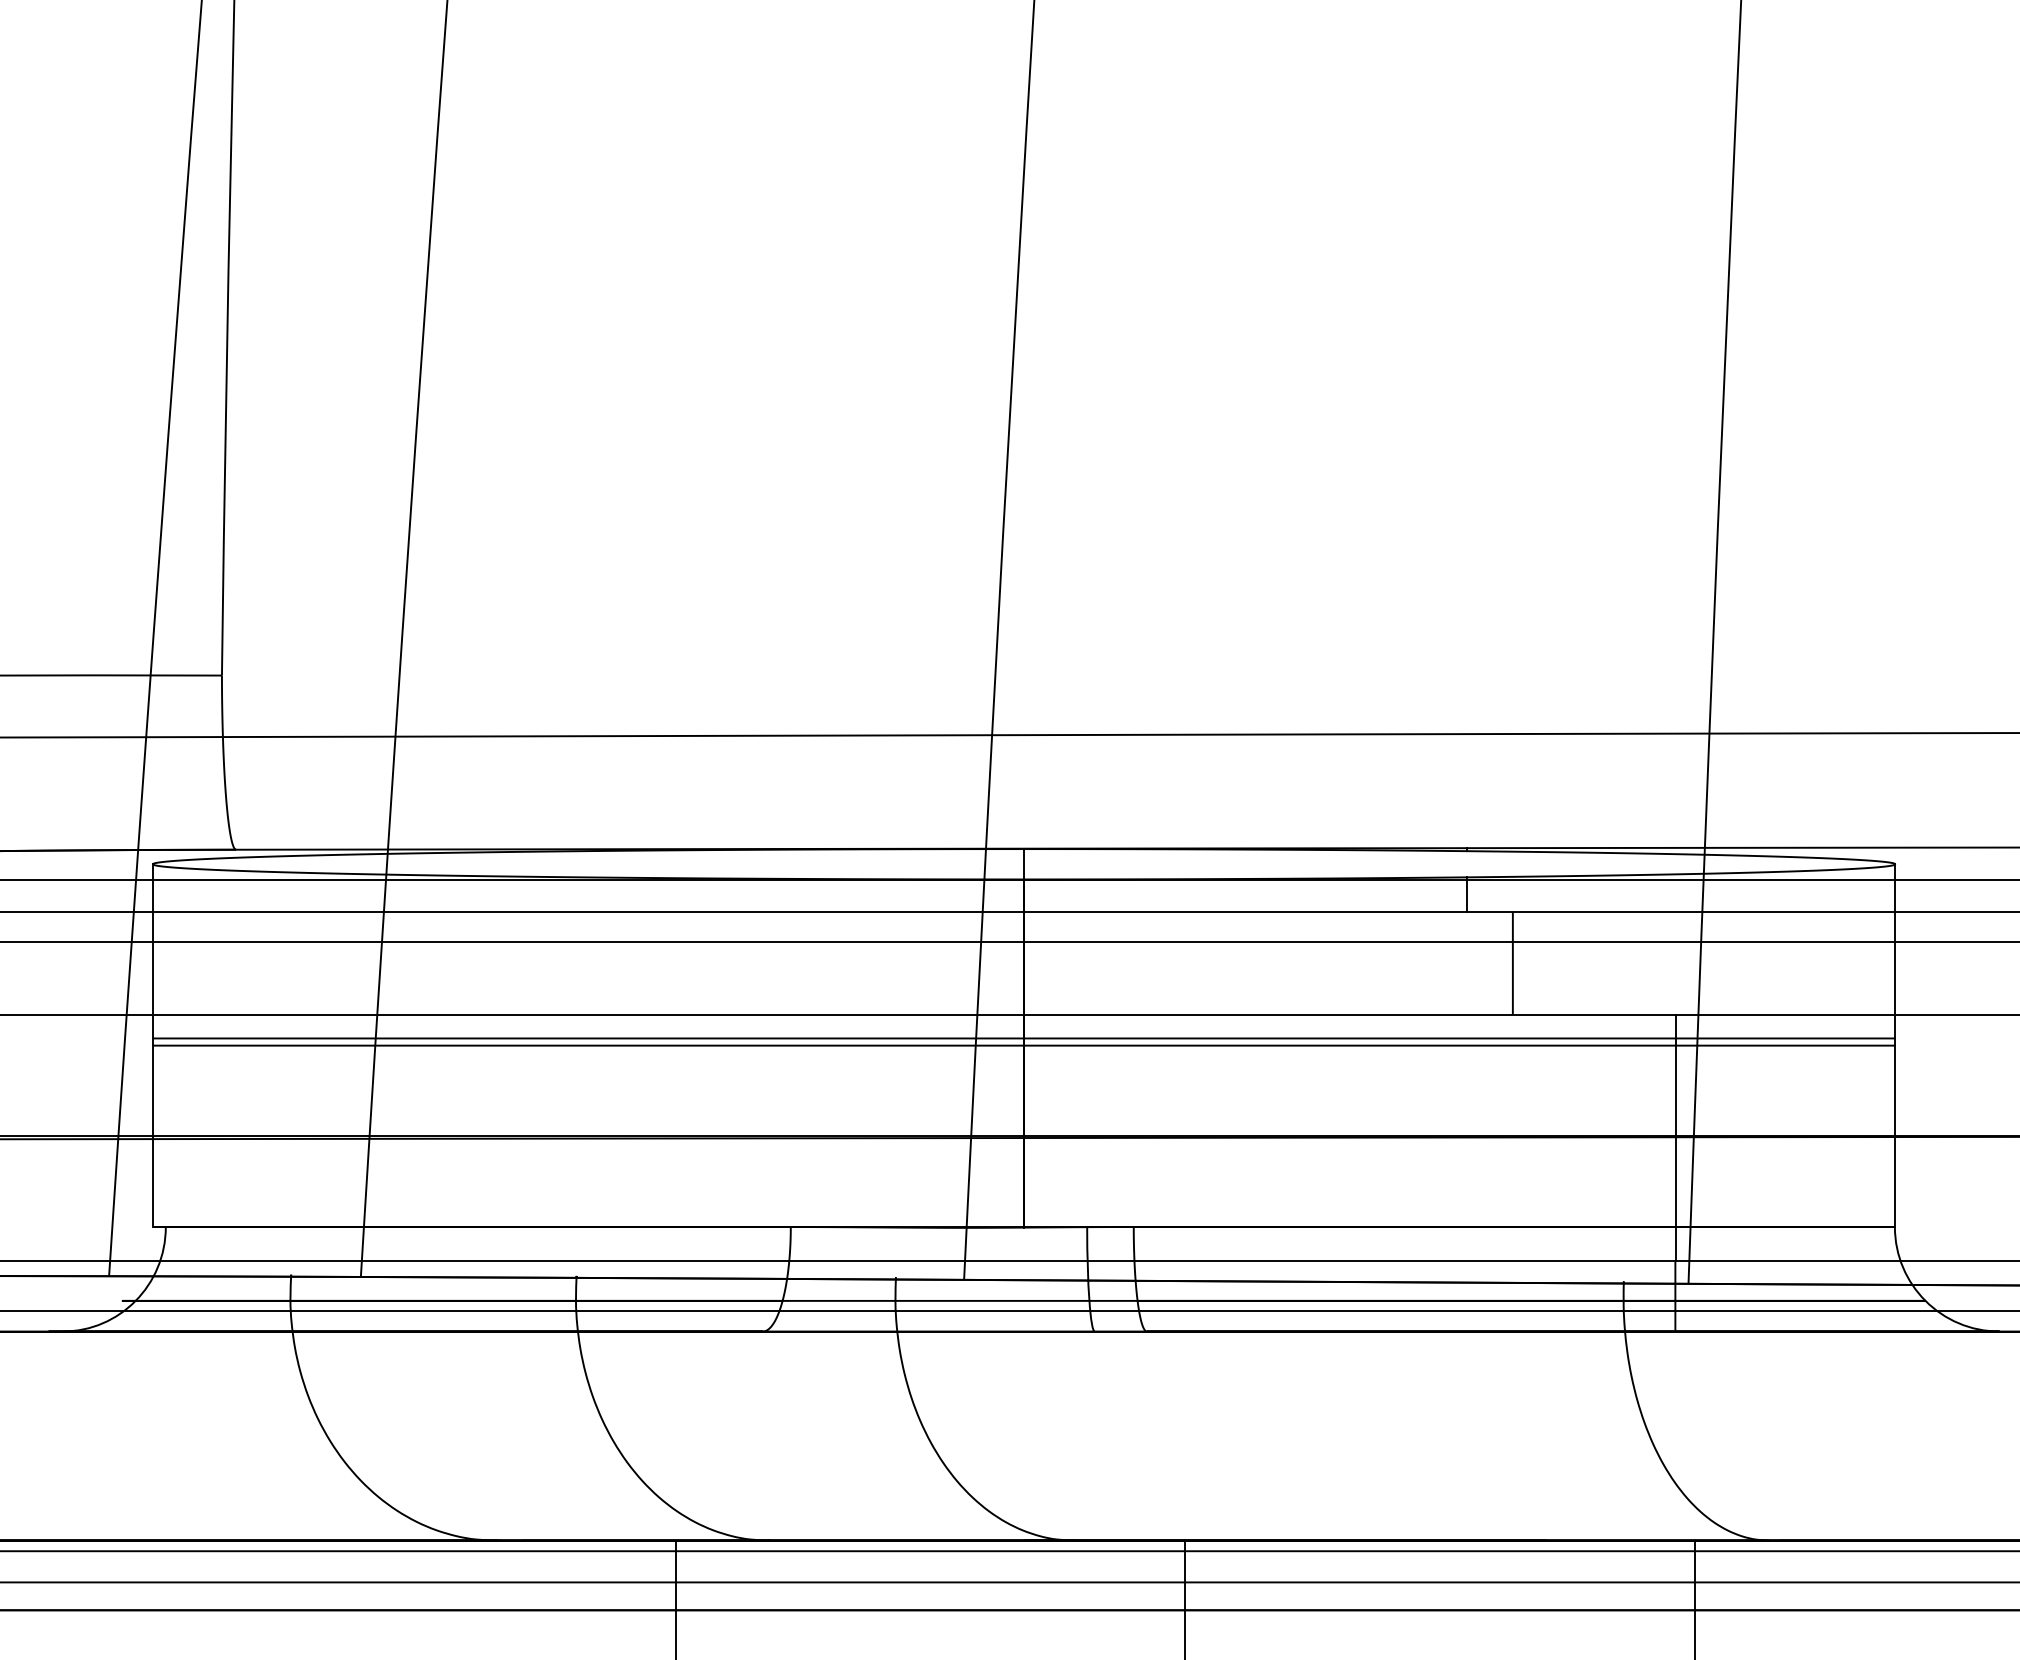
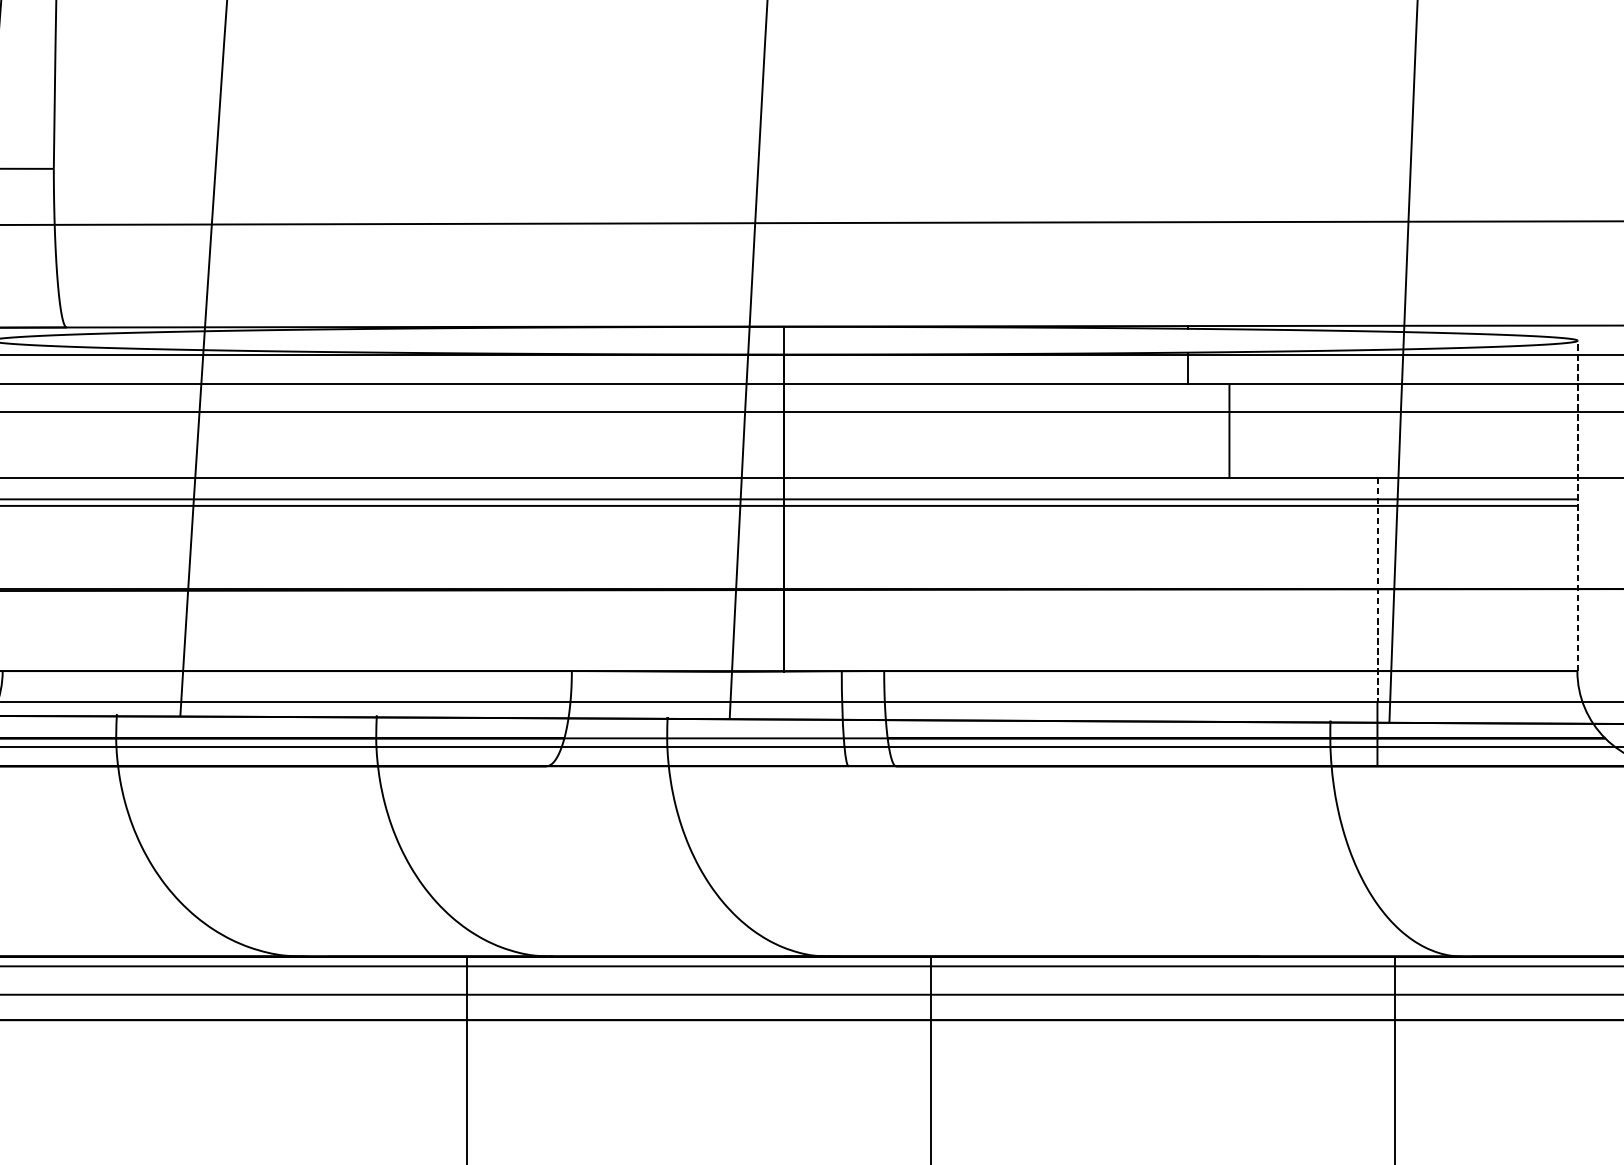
line: (1895, 1045) -> (1577, 505), solid -> dashed
line: (1675, 1138) -> (1377, 590), solid -> dashed

